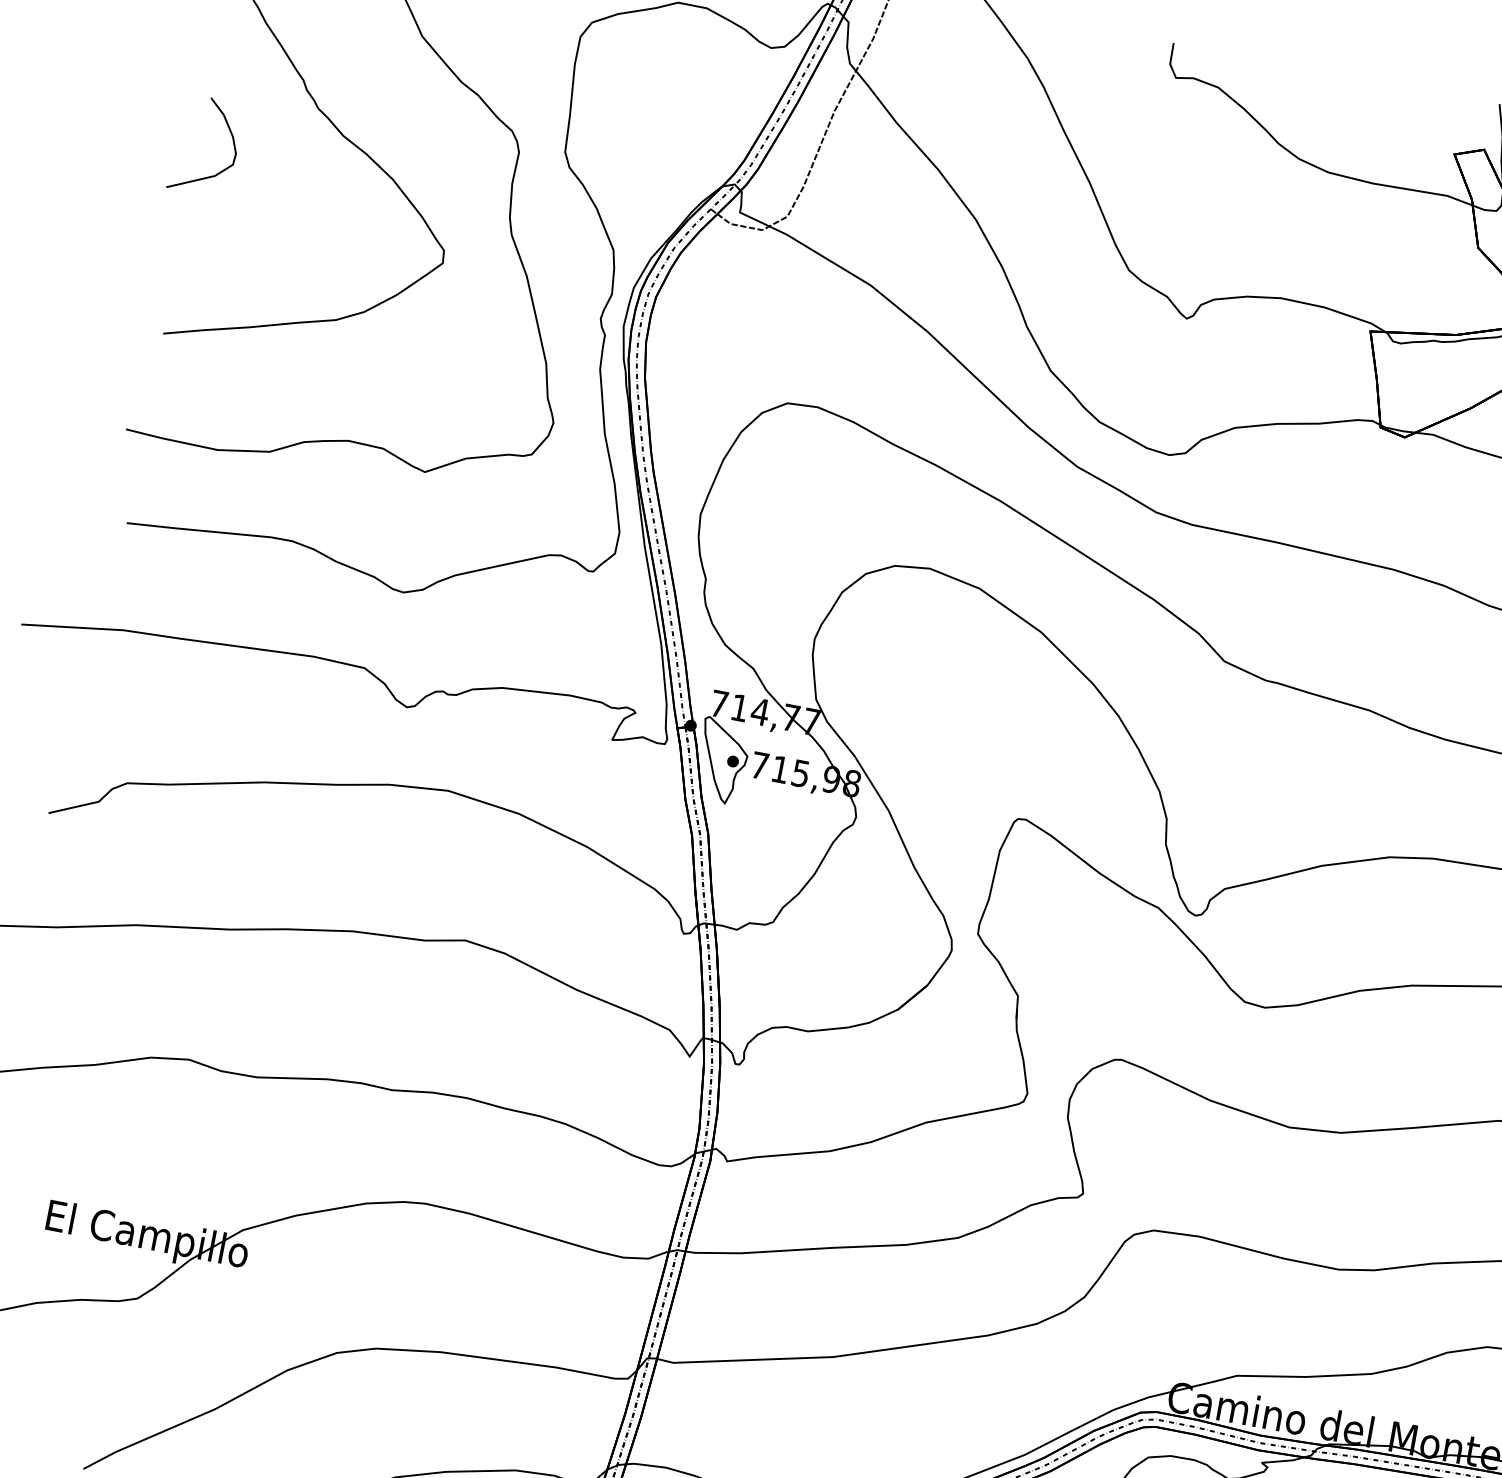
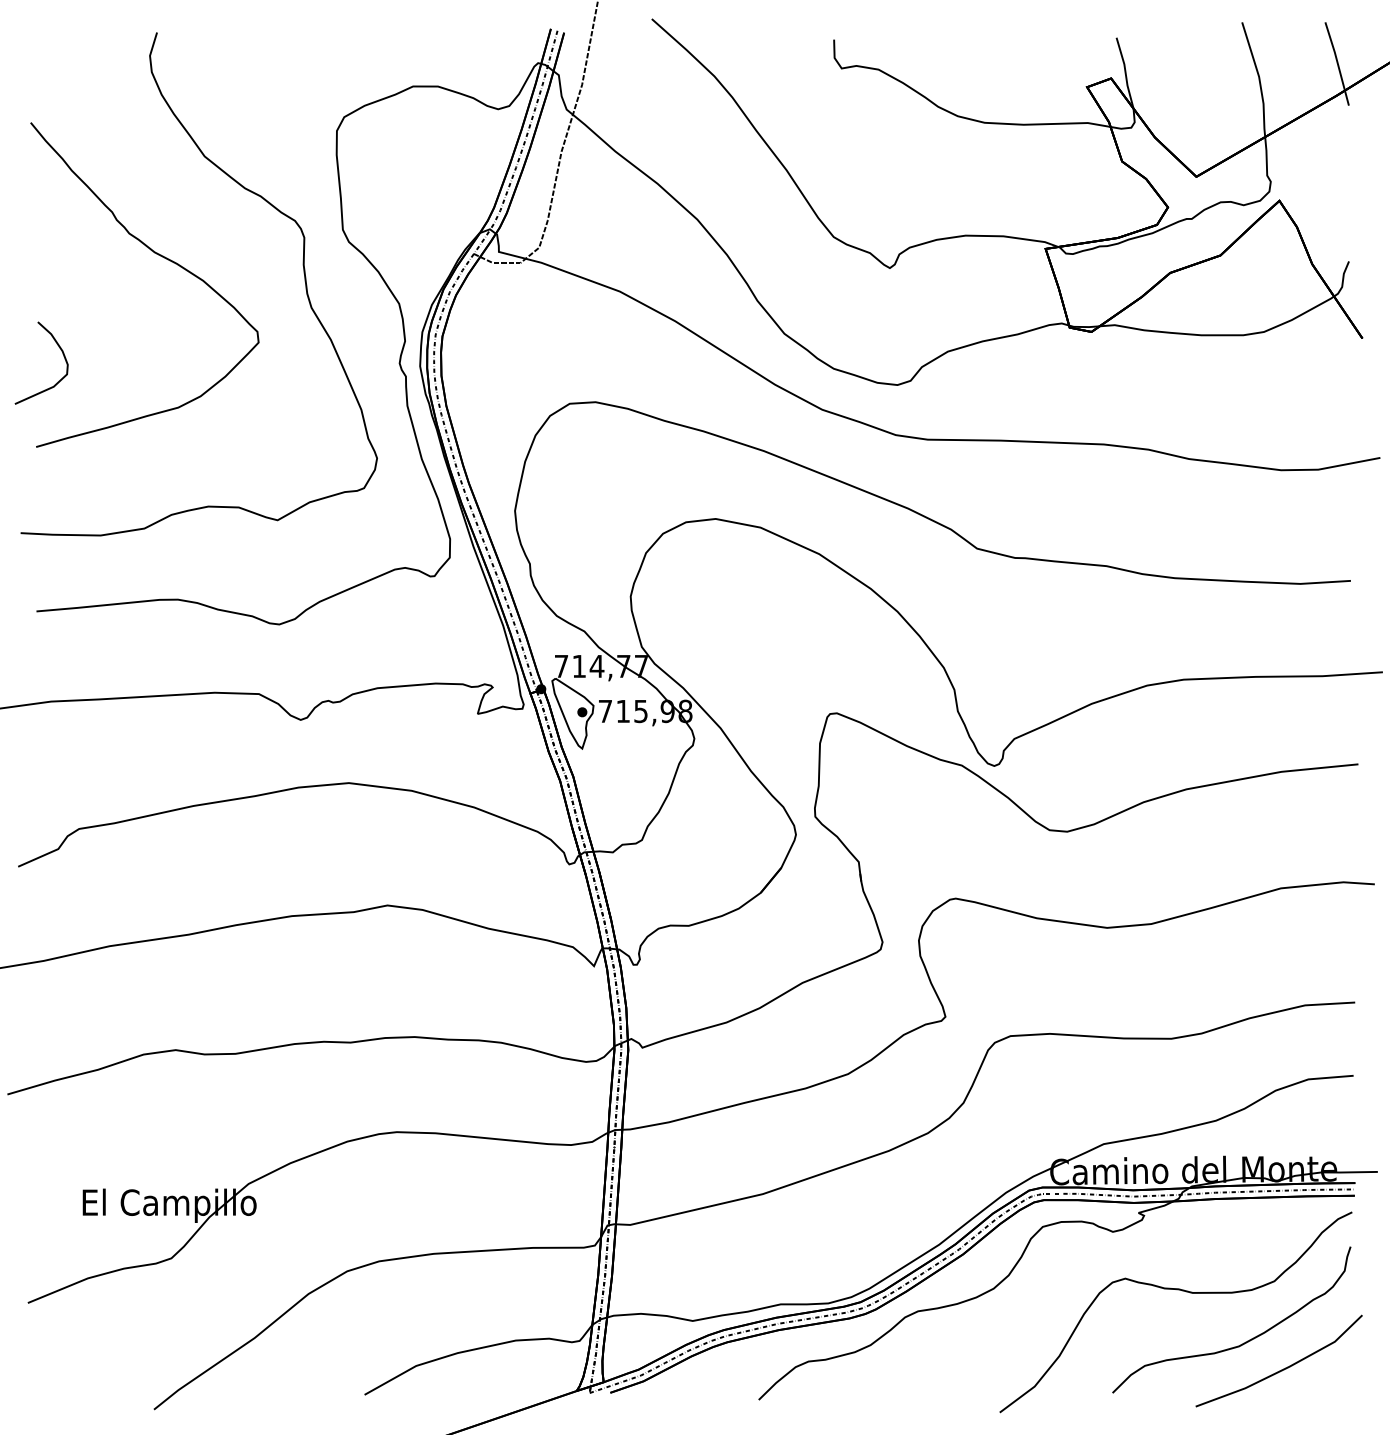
curve: (232, 140) -> (62, 354), moved

